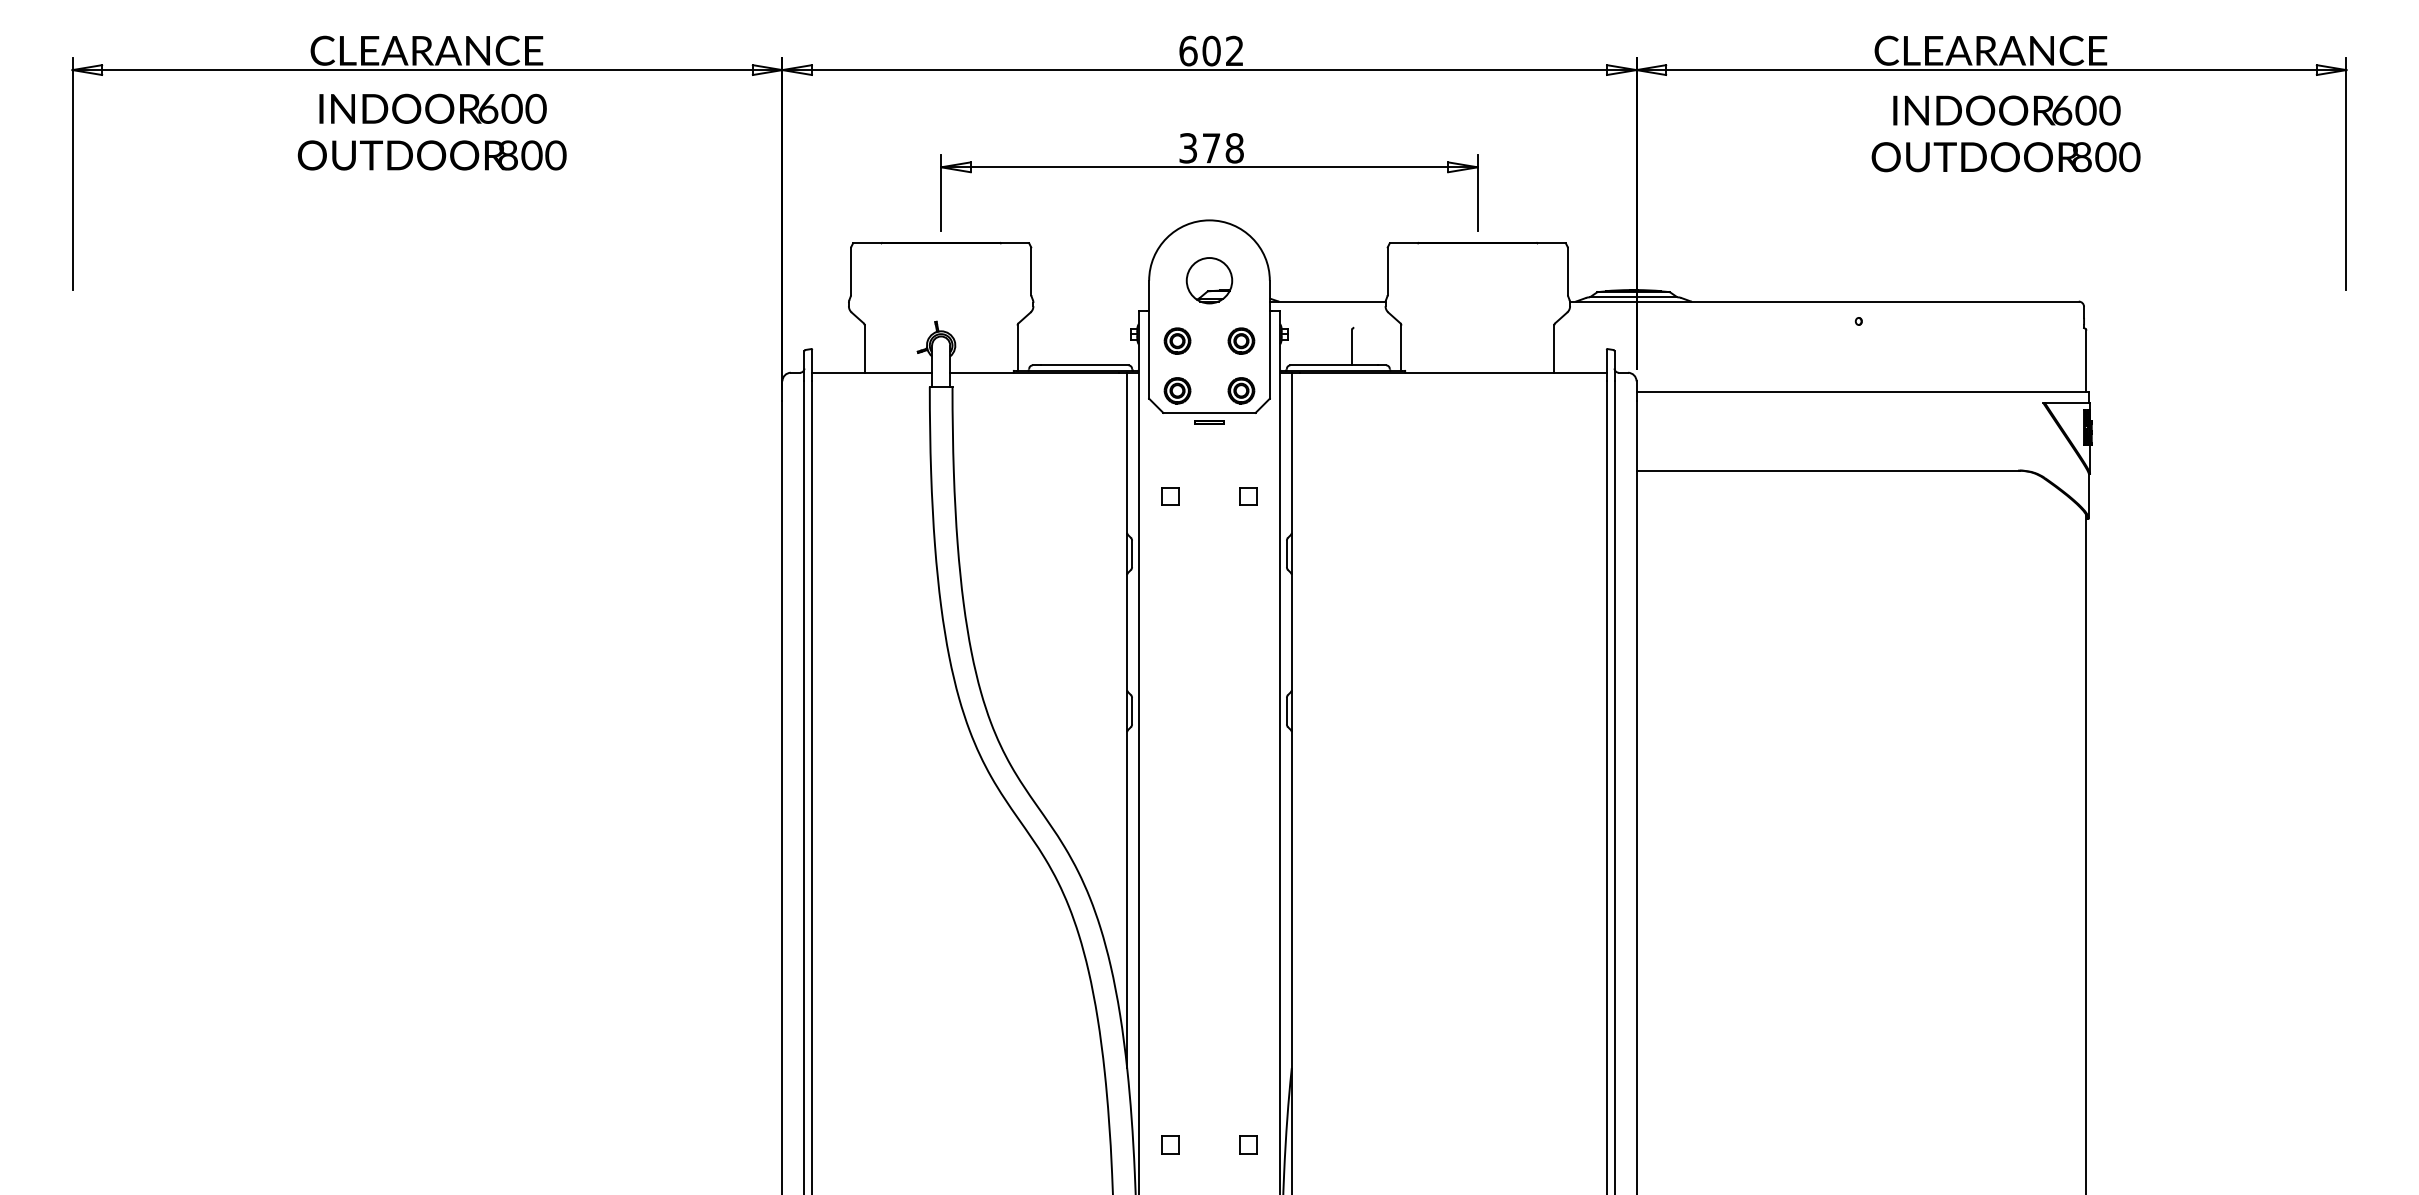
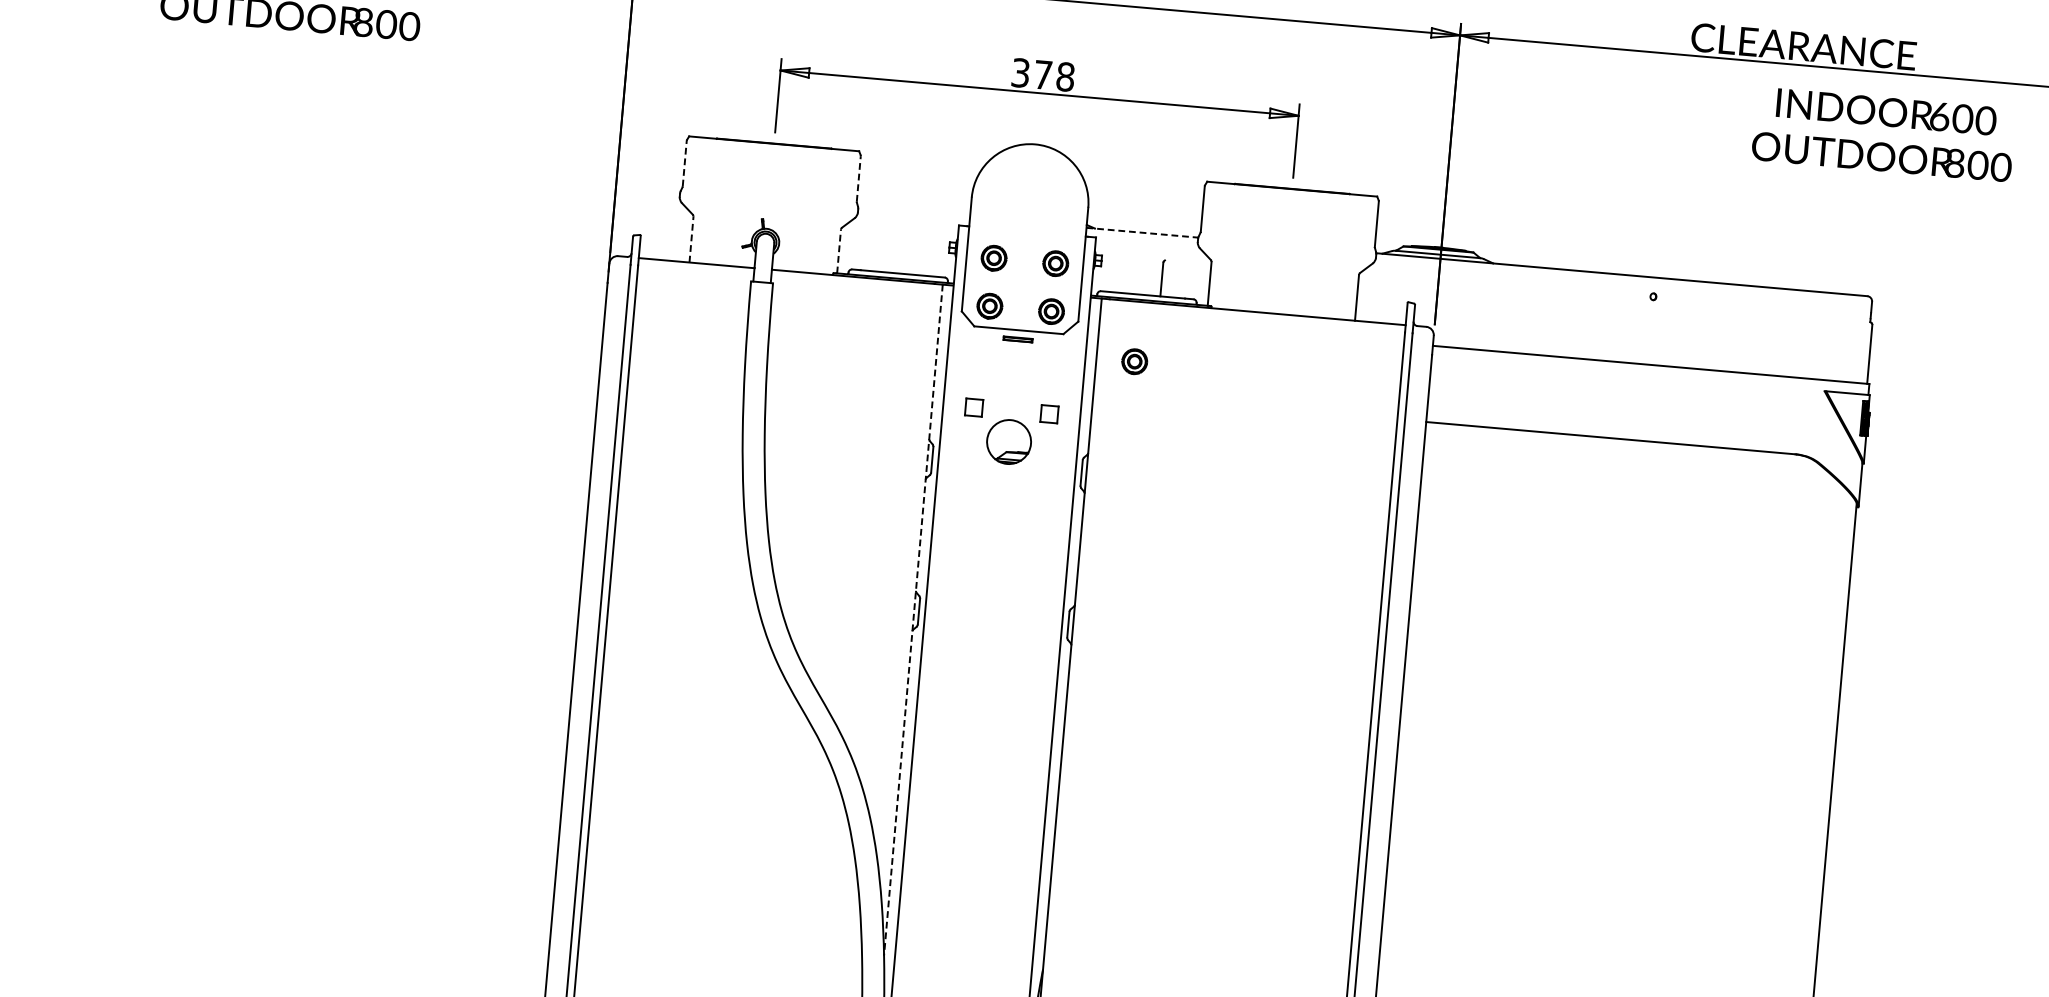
text: (2005, 133) -> (1883, 134), moved
line: (851, 271) -> (685, 163), solid -> dashed
line: (1031, 271) -> (858, 178), solid -> dashed
part: (1209, 280) -> (1009, 441), moved
line: (1327, 301) -> (1142, 232), solid -> dashed
line: (1017, 348) -> (838, 251), solid -> dashed
line: (864, 349) -> (691, 239), solid -> dashed
part: (1331, 434) -> (1134, 361), added
line: (1127, 720) -> (913, 620), solid -> dashed

